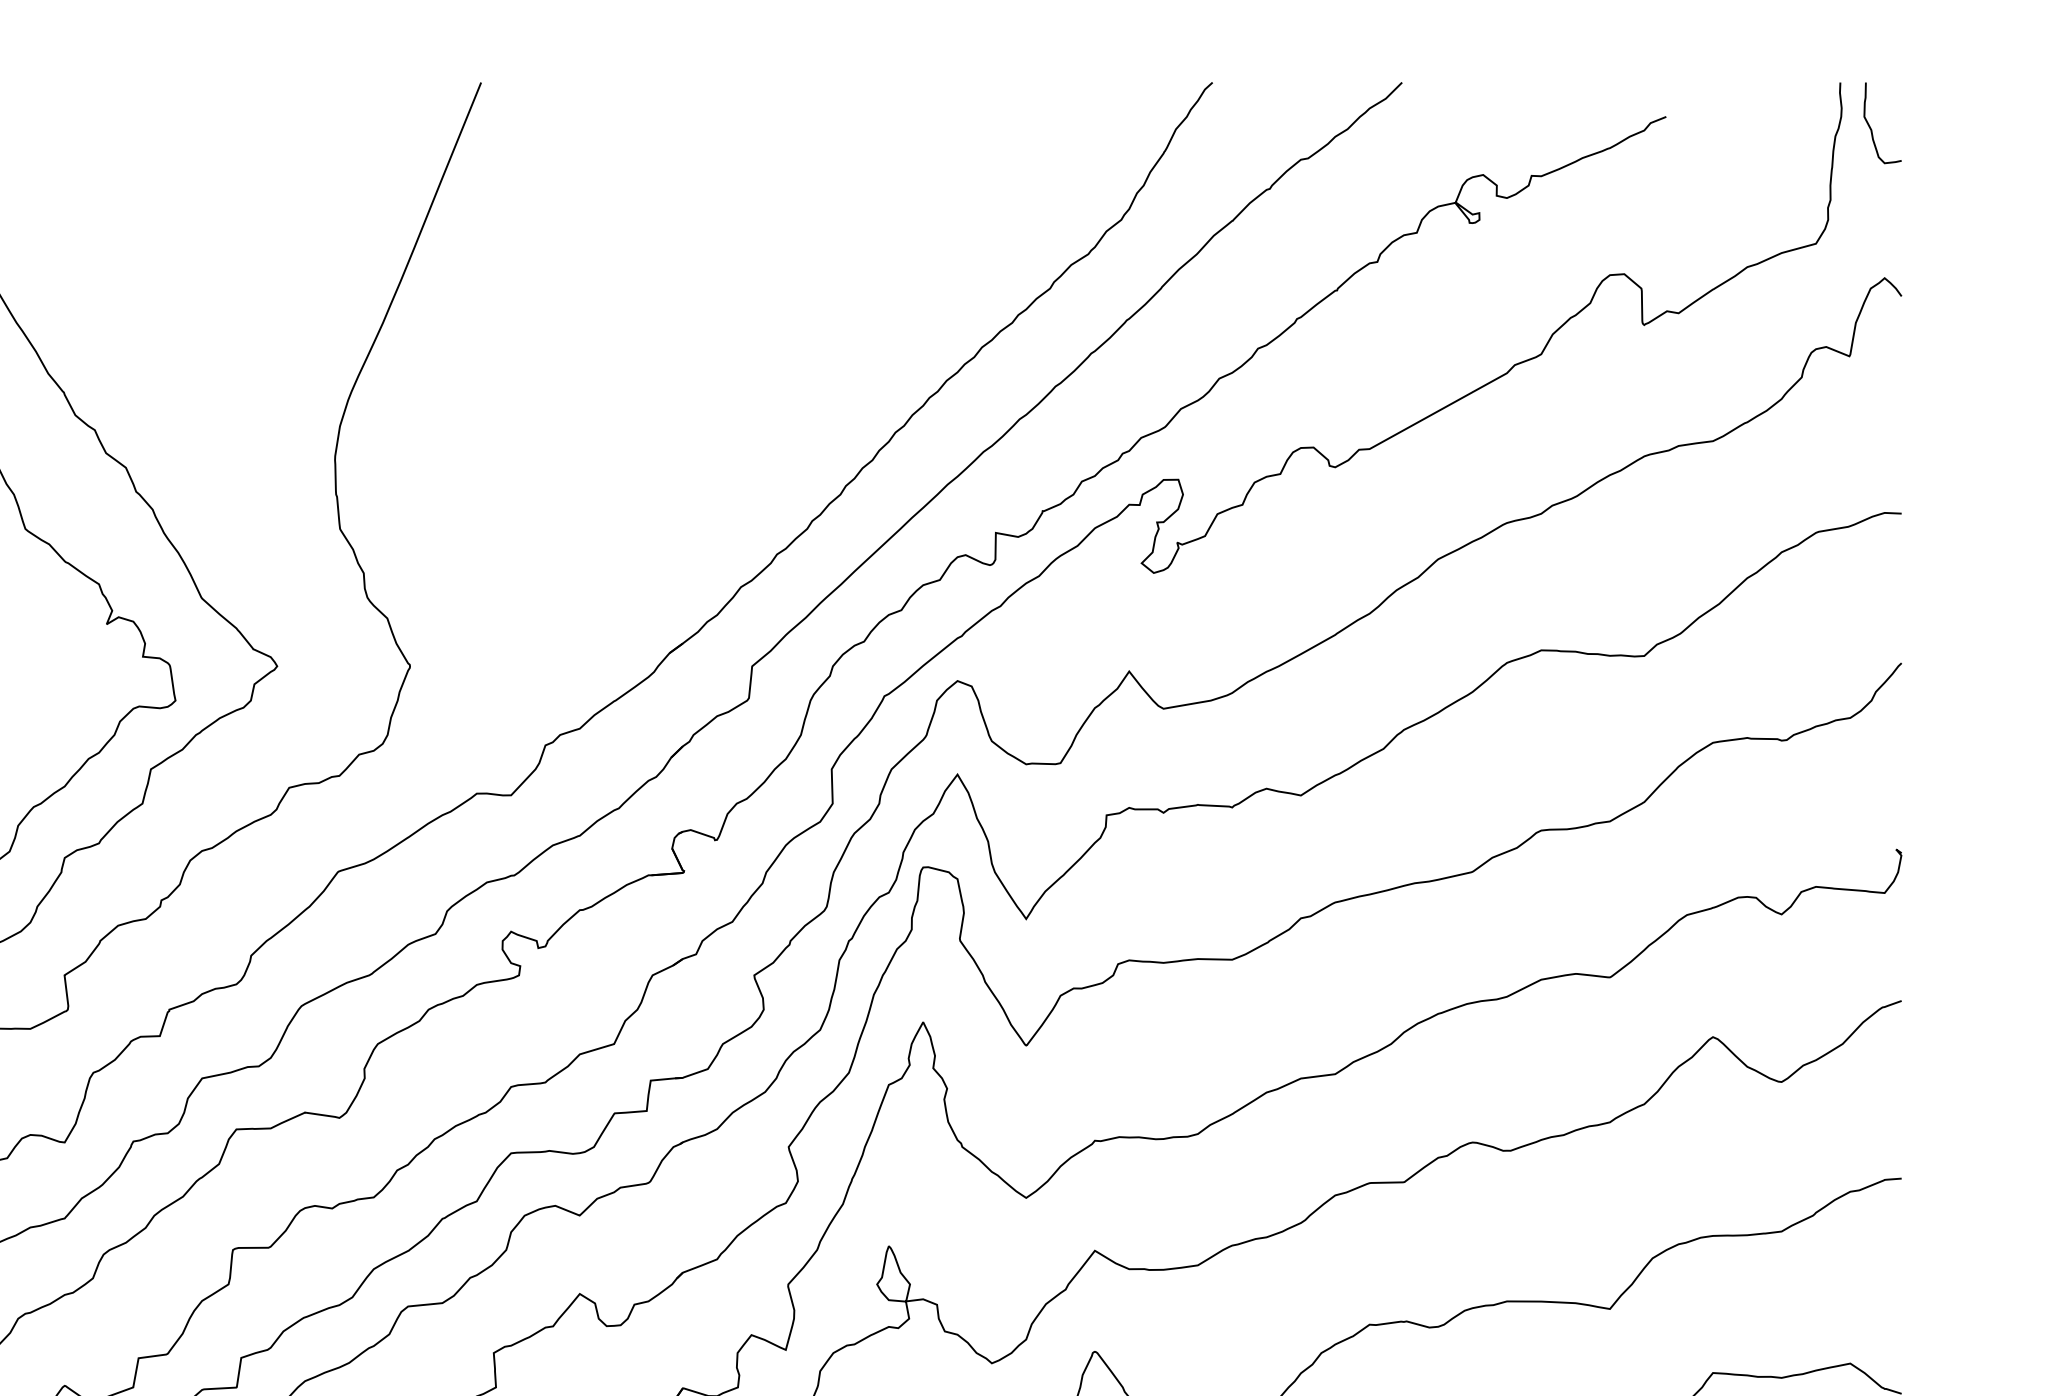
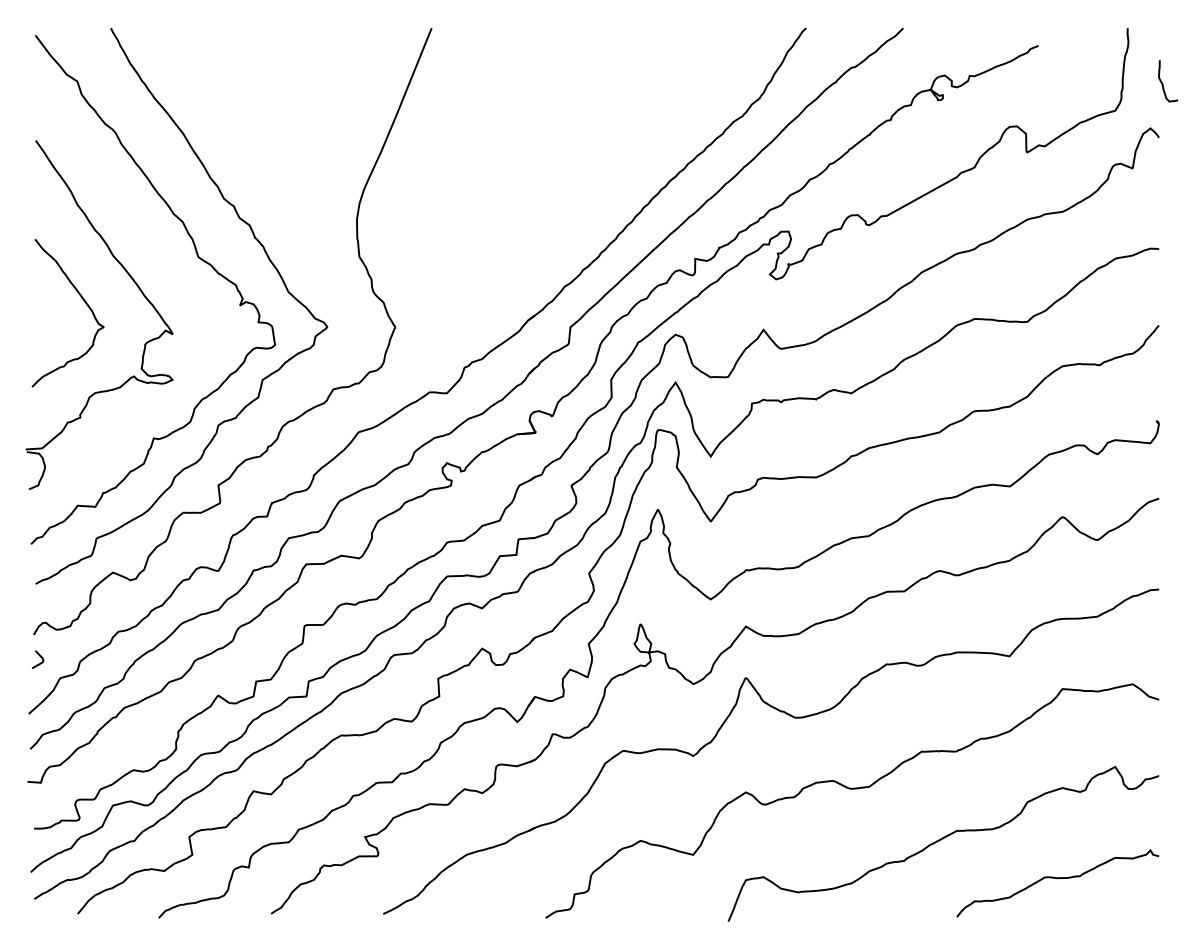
curve: (1873, 127) -> (1163, 83), moved

